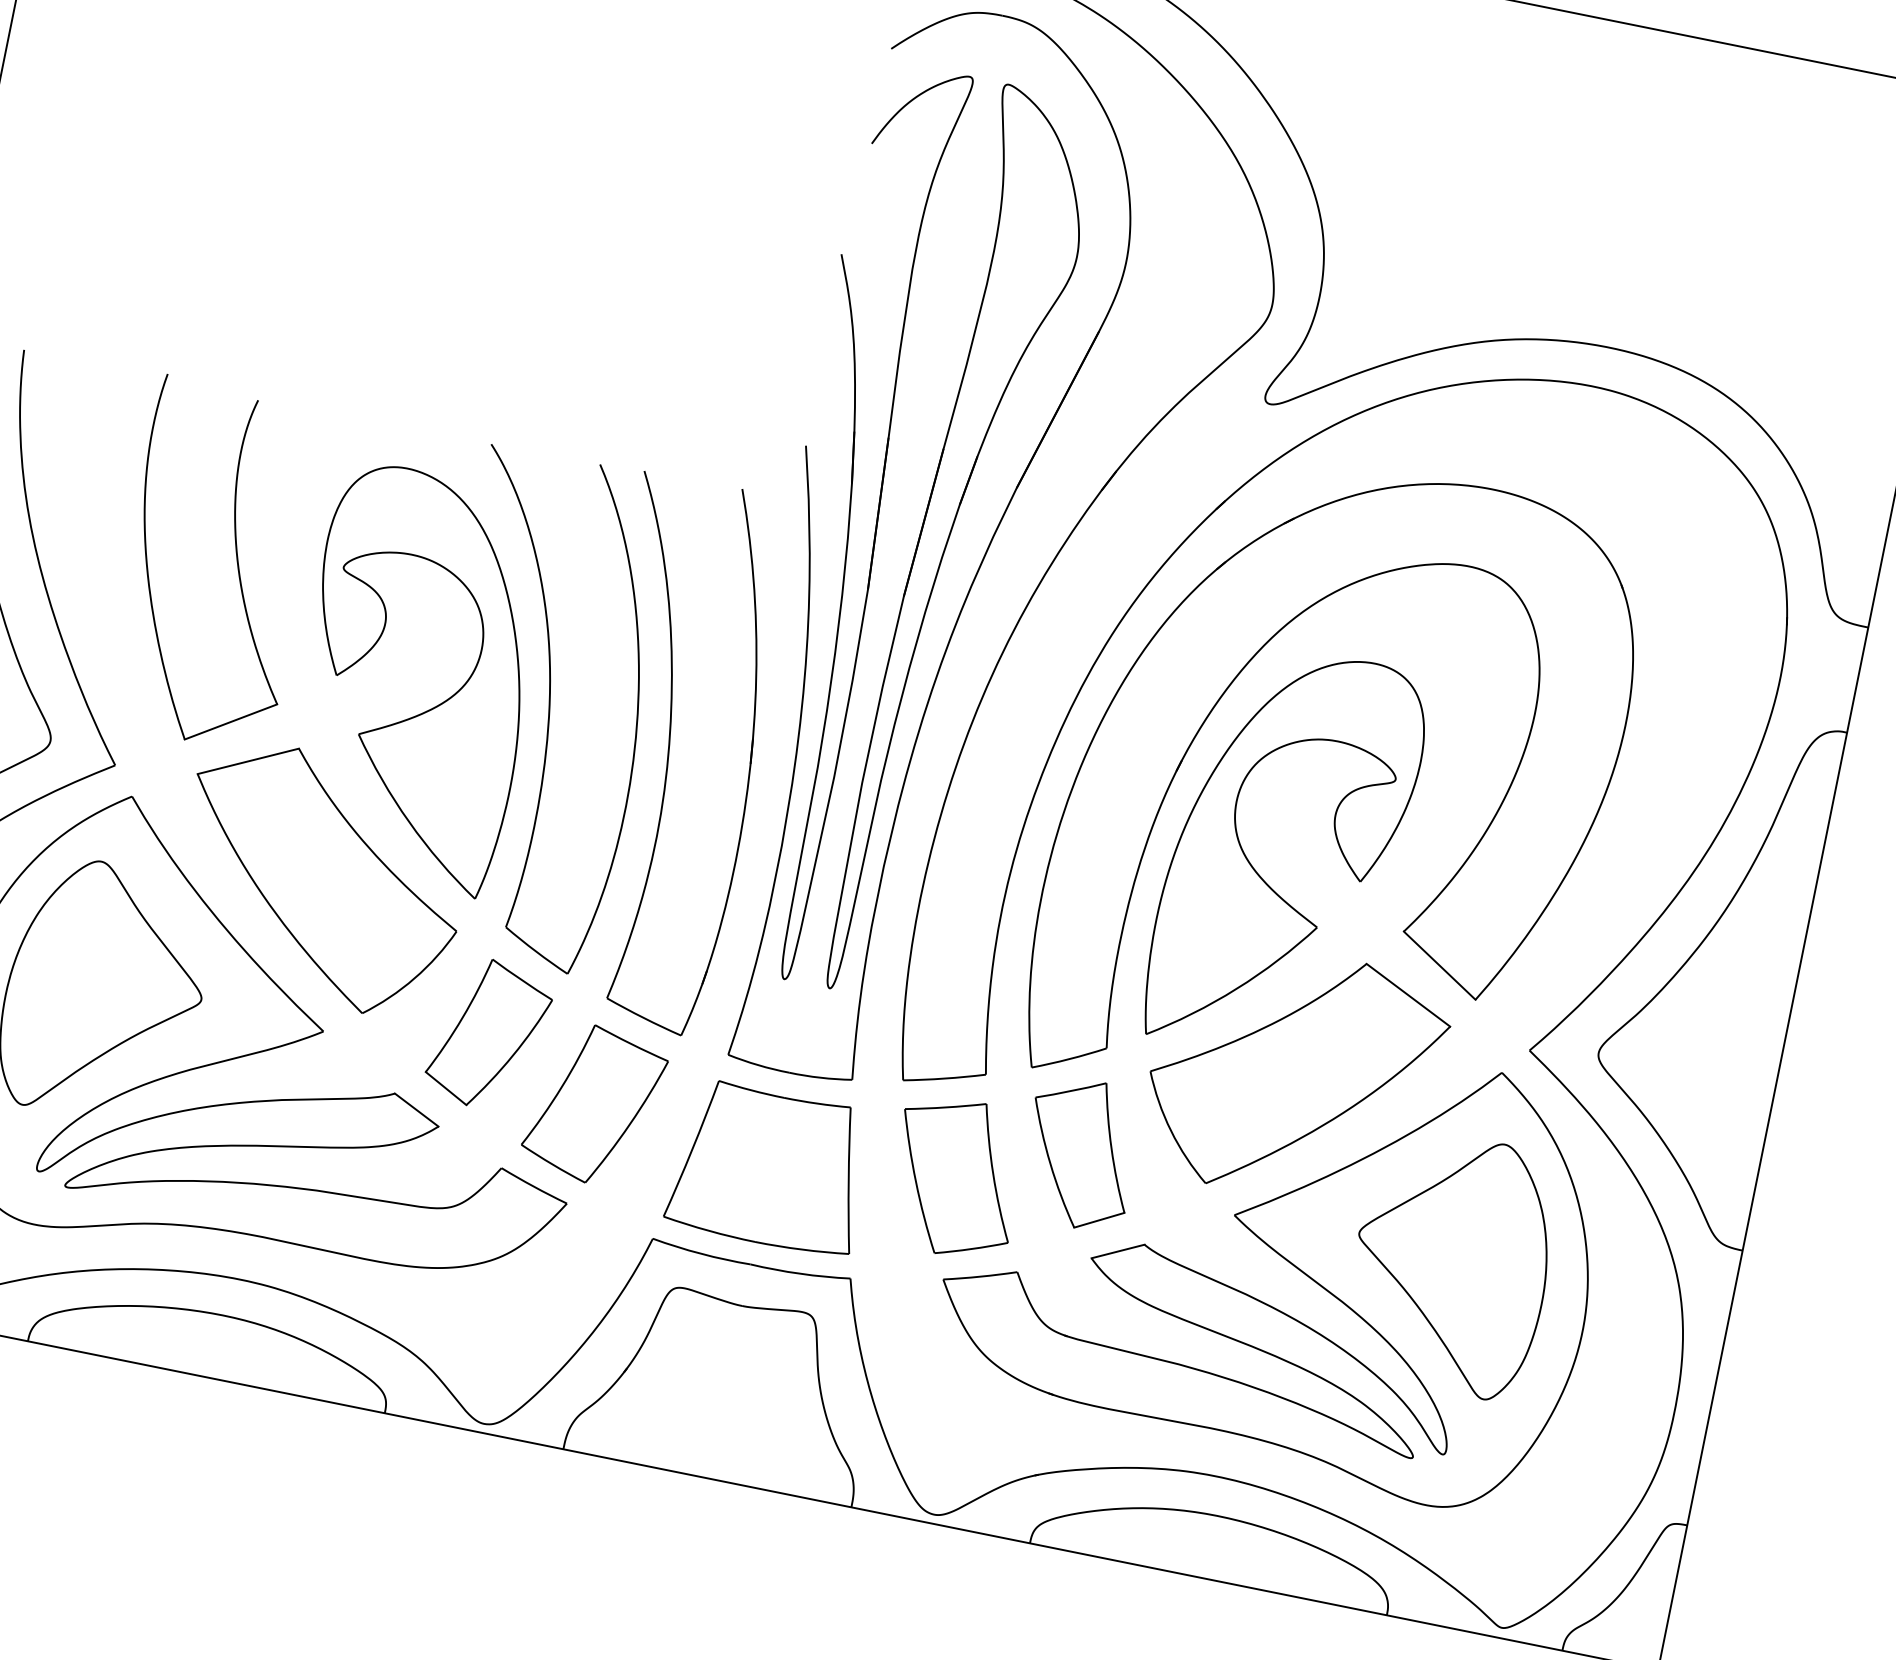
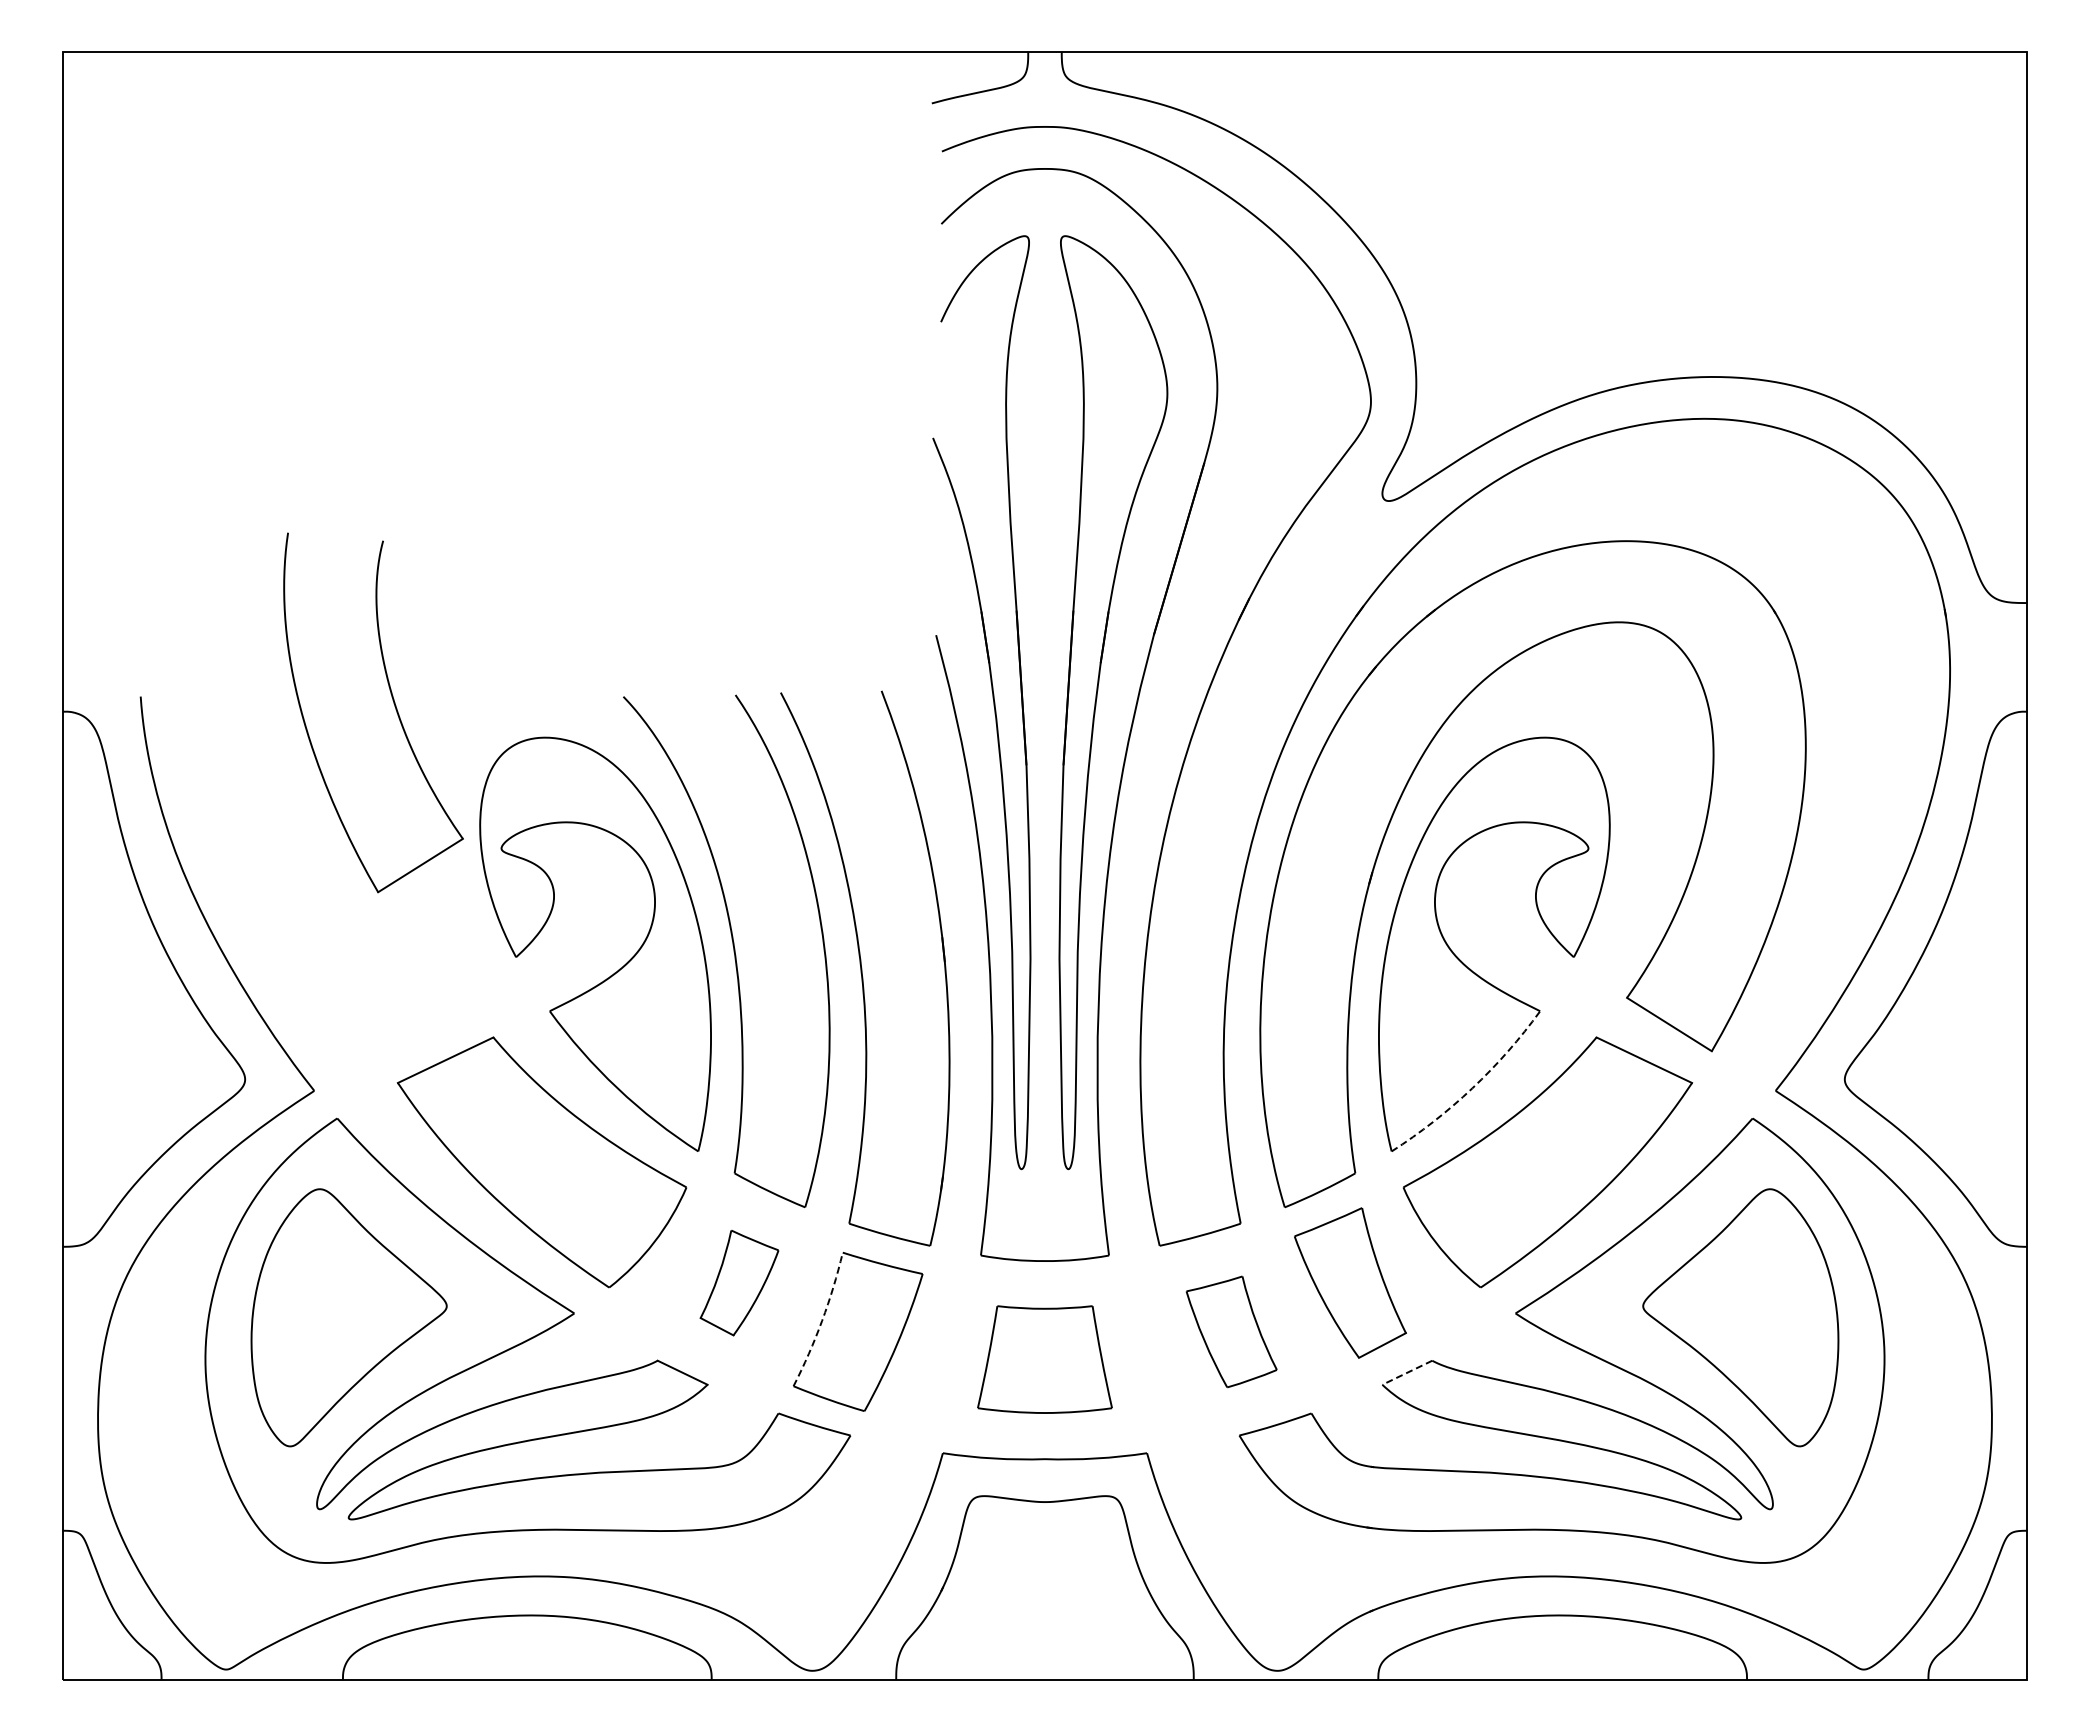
part: (236, 562) -> (394, 706), moved
arc: (1236, 989) -> (1472, 1088), solid -> dashed
part: (489, 1033) -> (739, 1282), size x0.7
arc: (562, 1086) -> (822, 1320), solid -> dashed
part: (769, 1167) -> (1044, 1359), size x0.7
part: (955, 1177) -> (1231, 1331), size x0.7
line: (1118, 1251) -> (1407, 1372), solid -> dashed

